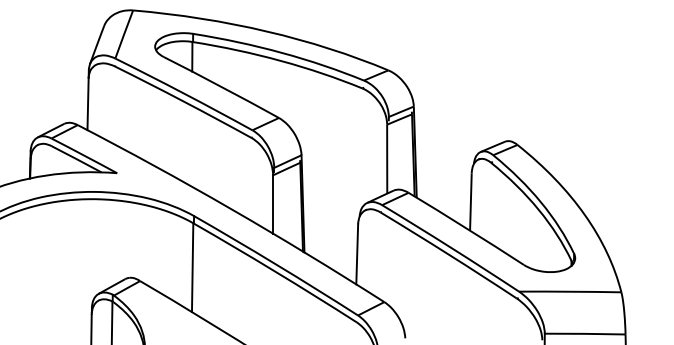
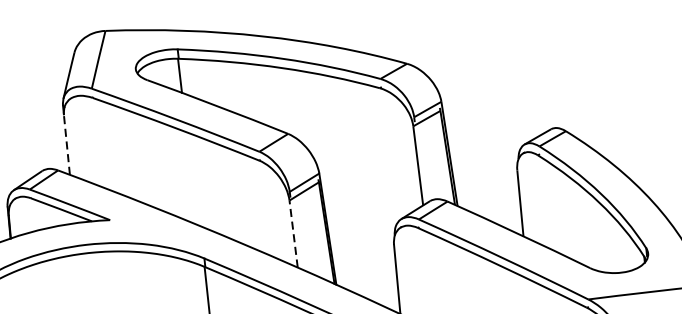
line: (88, 104) -> (67, 145), solid -> dashed
line: (273, 203) -> (293, 232), solid -> dashed

